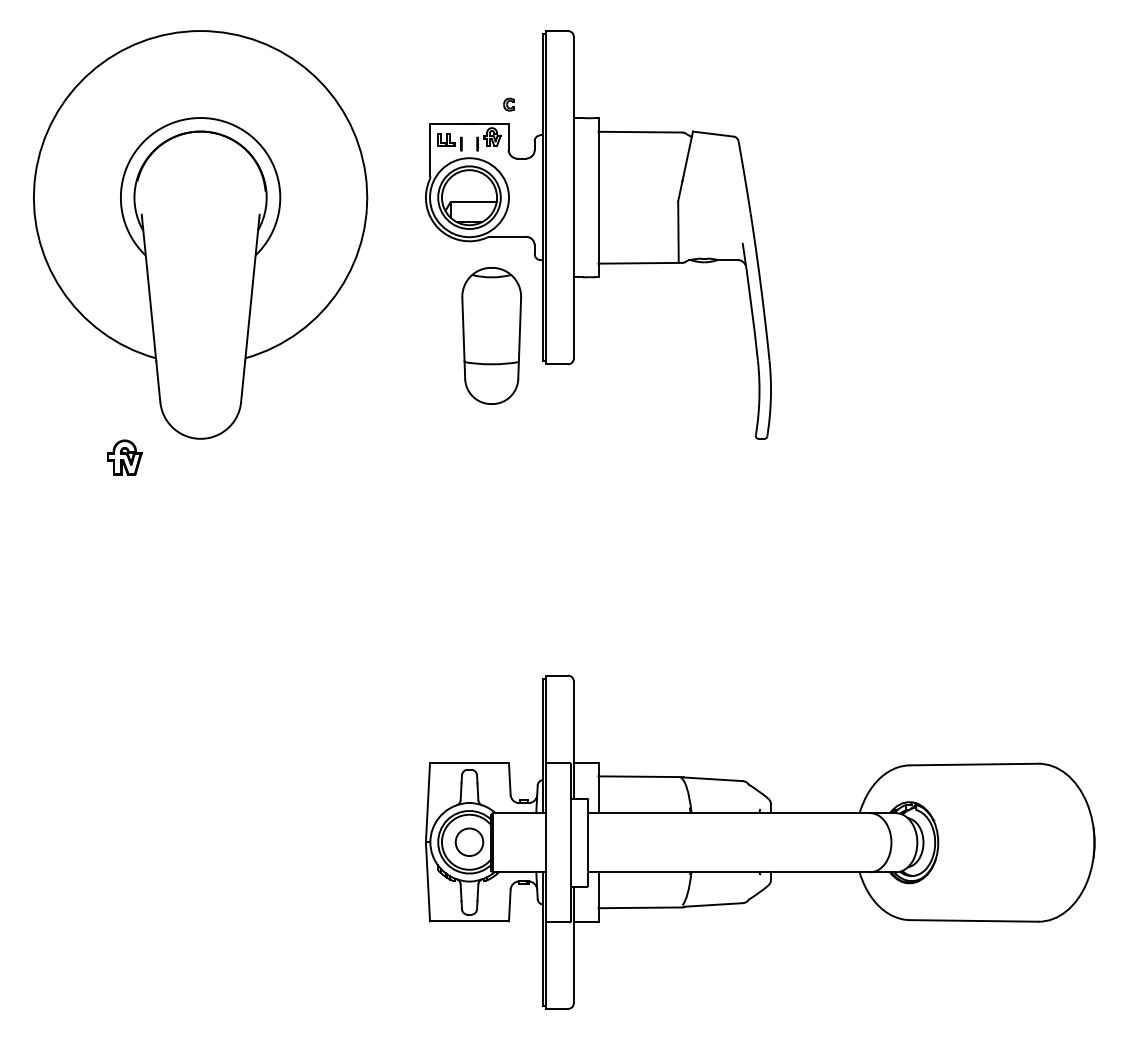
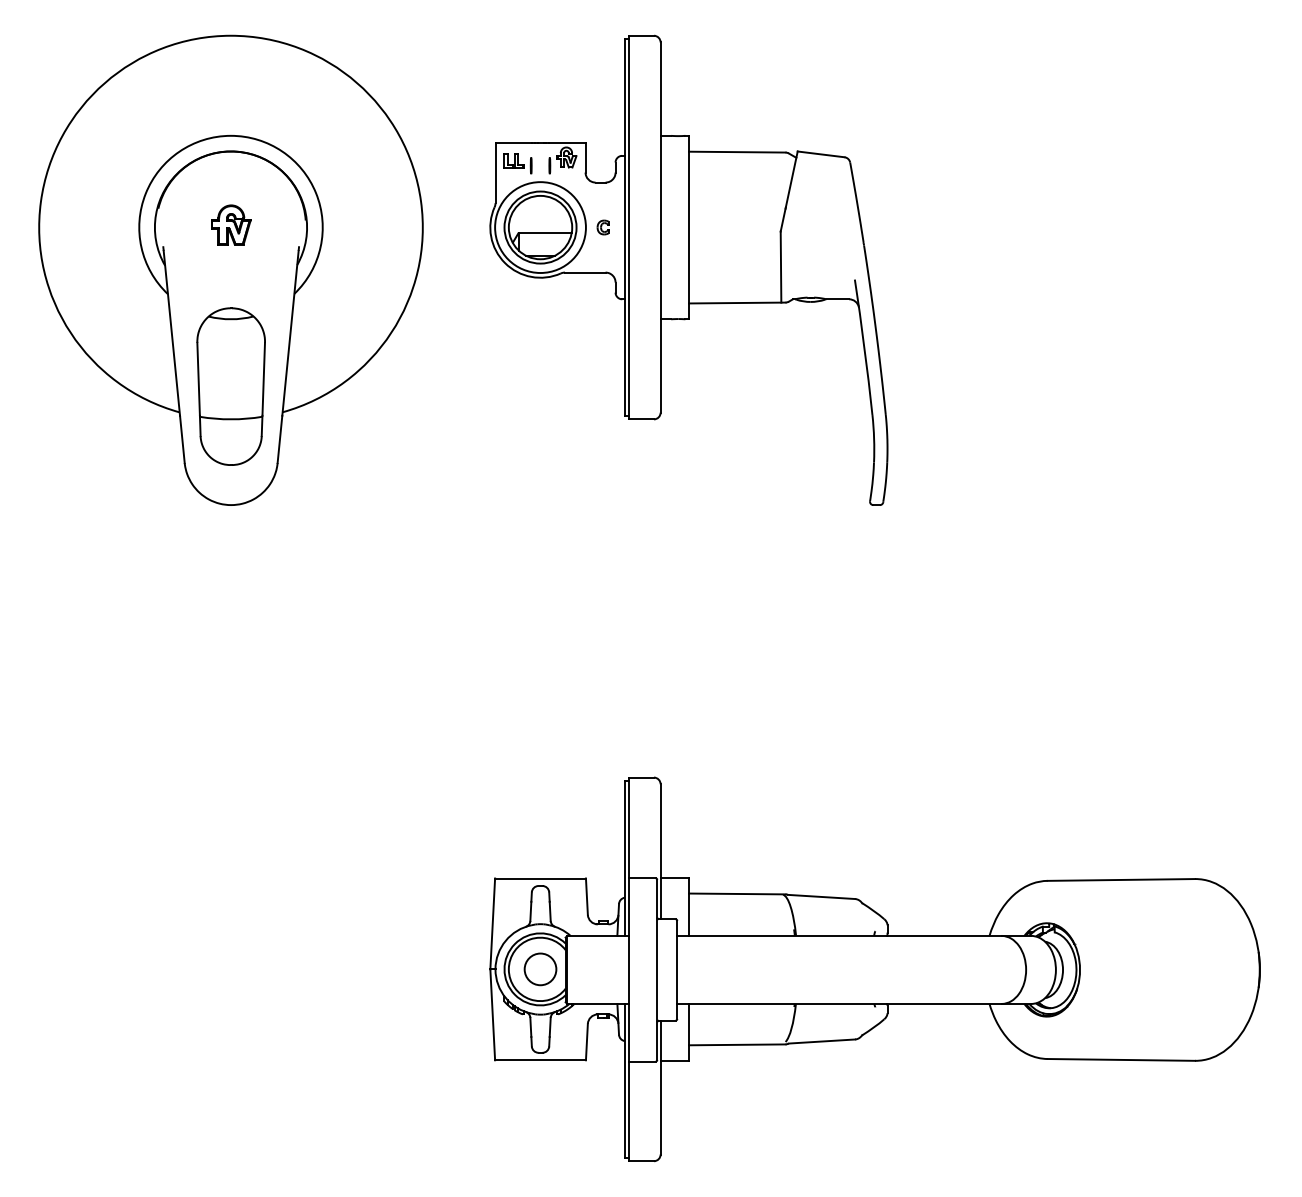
part: (508, 104) -> (602, 227), moved
part: (491, 335) -> (230, 386), moved
part: (124, 457) -> (230, 225), moved

